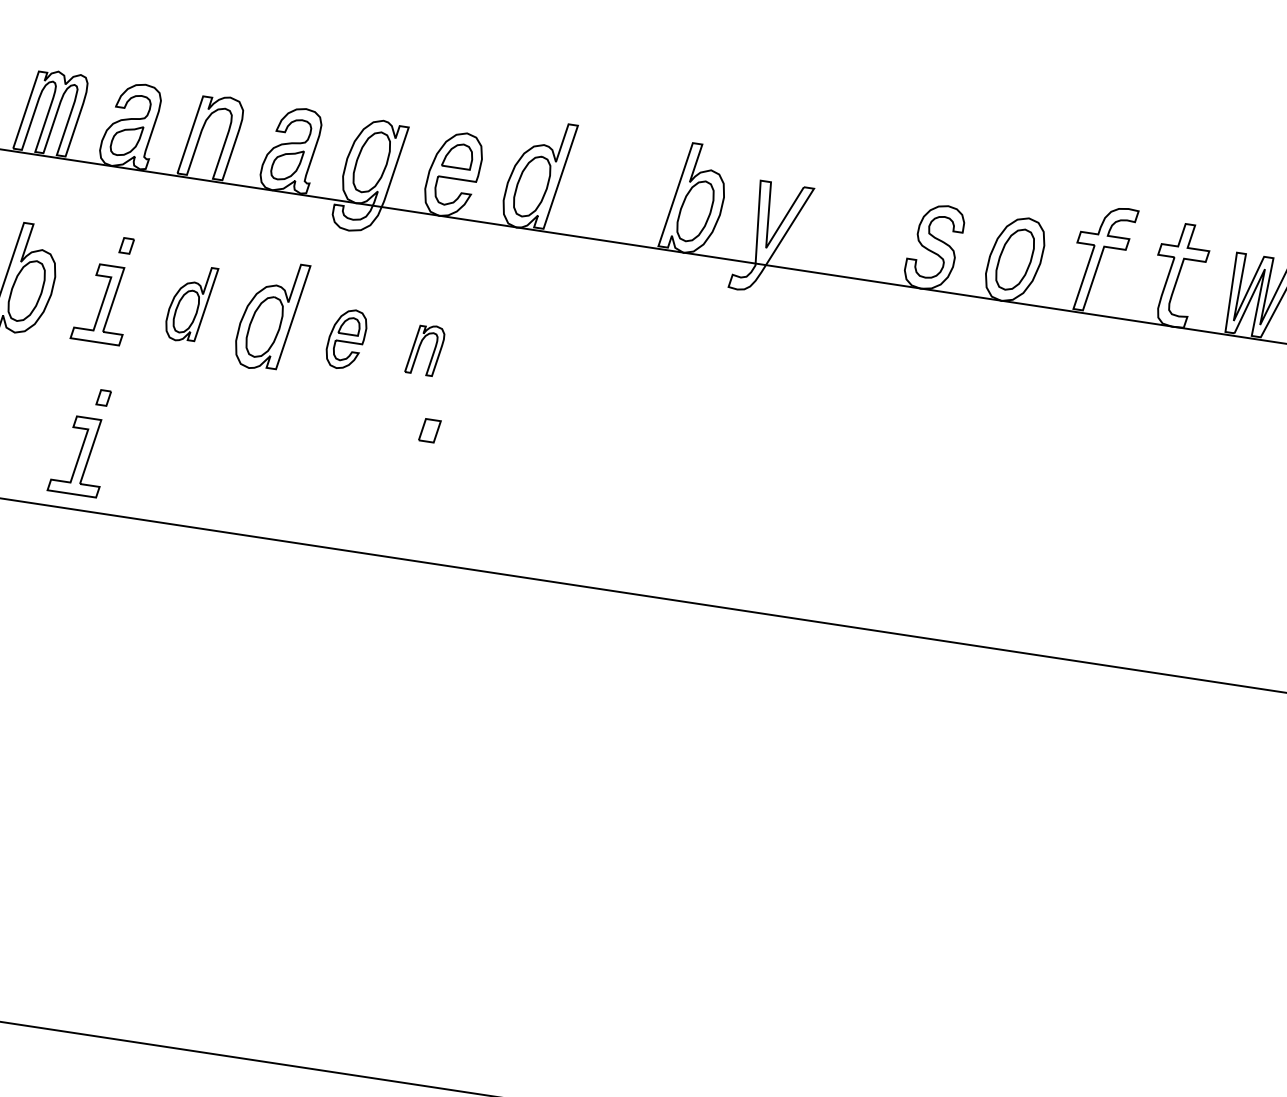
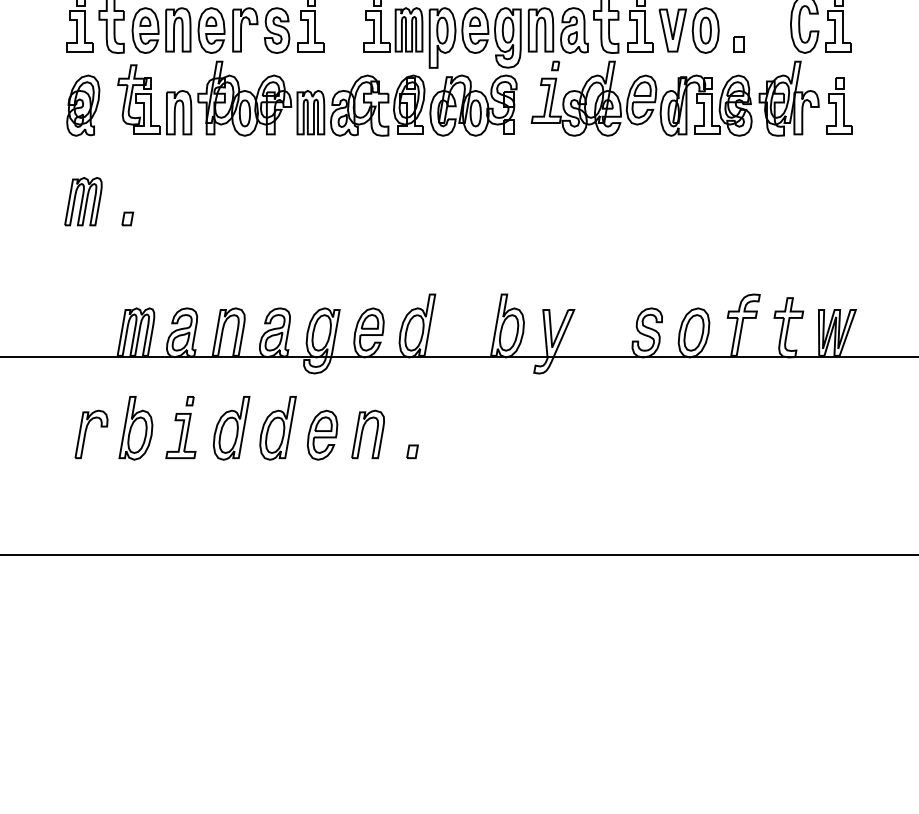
part: (190, 303) -> (231, 428), size x1.43
part: (346, 338) -> (322, 434), size x1.43
part: (424, 349) -> (367, 434), size x1.67
part: (429, 430) -> (412, 451), moved
part: (80, 440) -> (180, 515), removed

